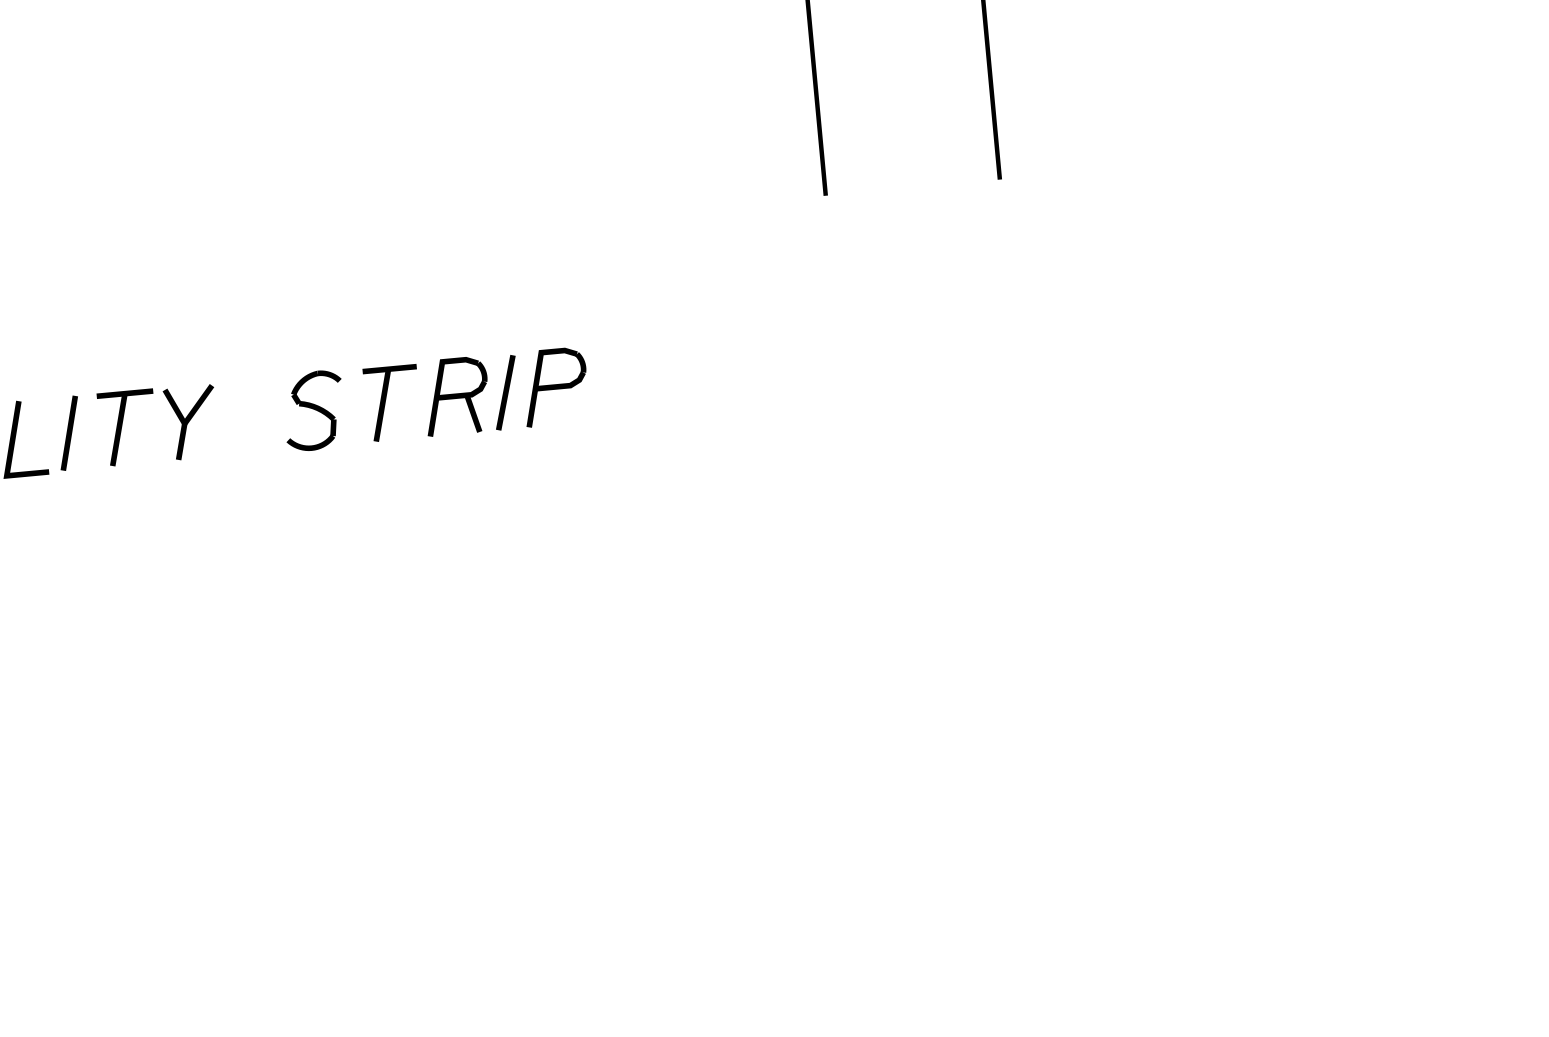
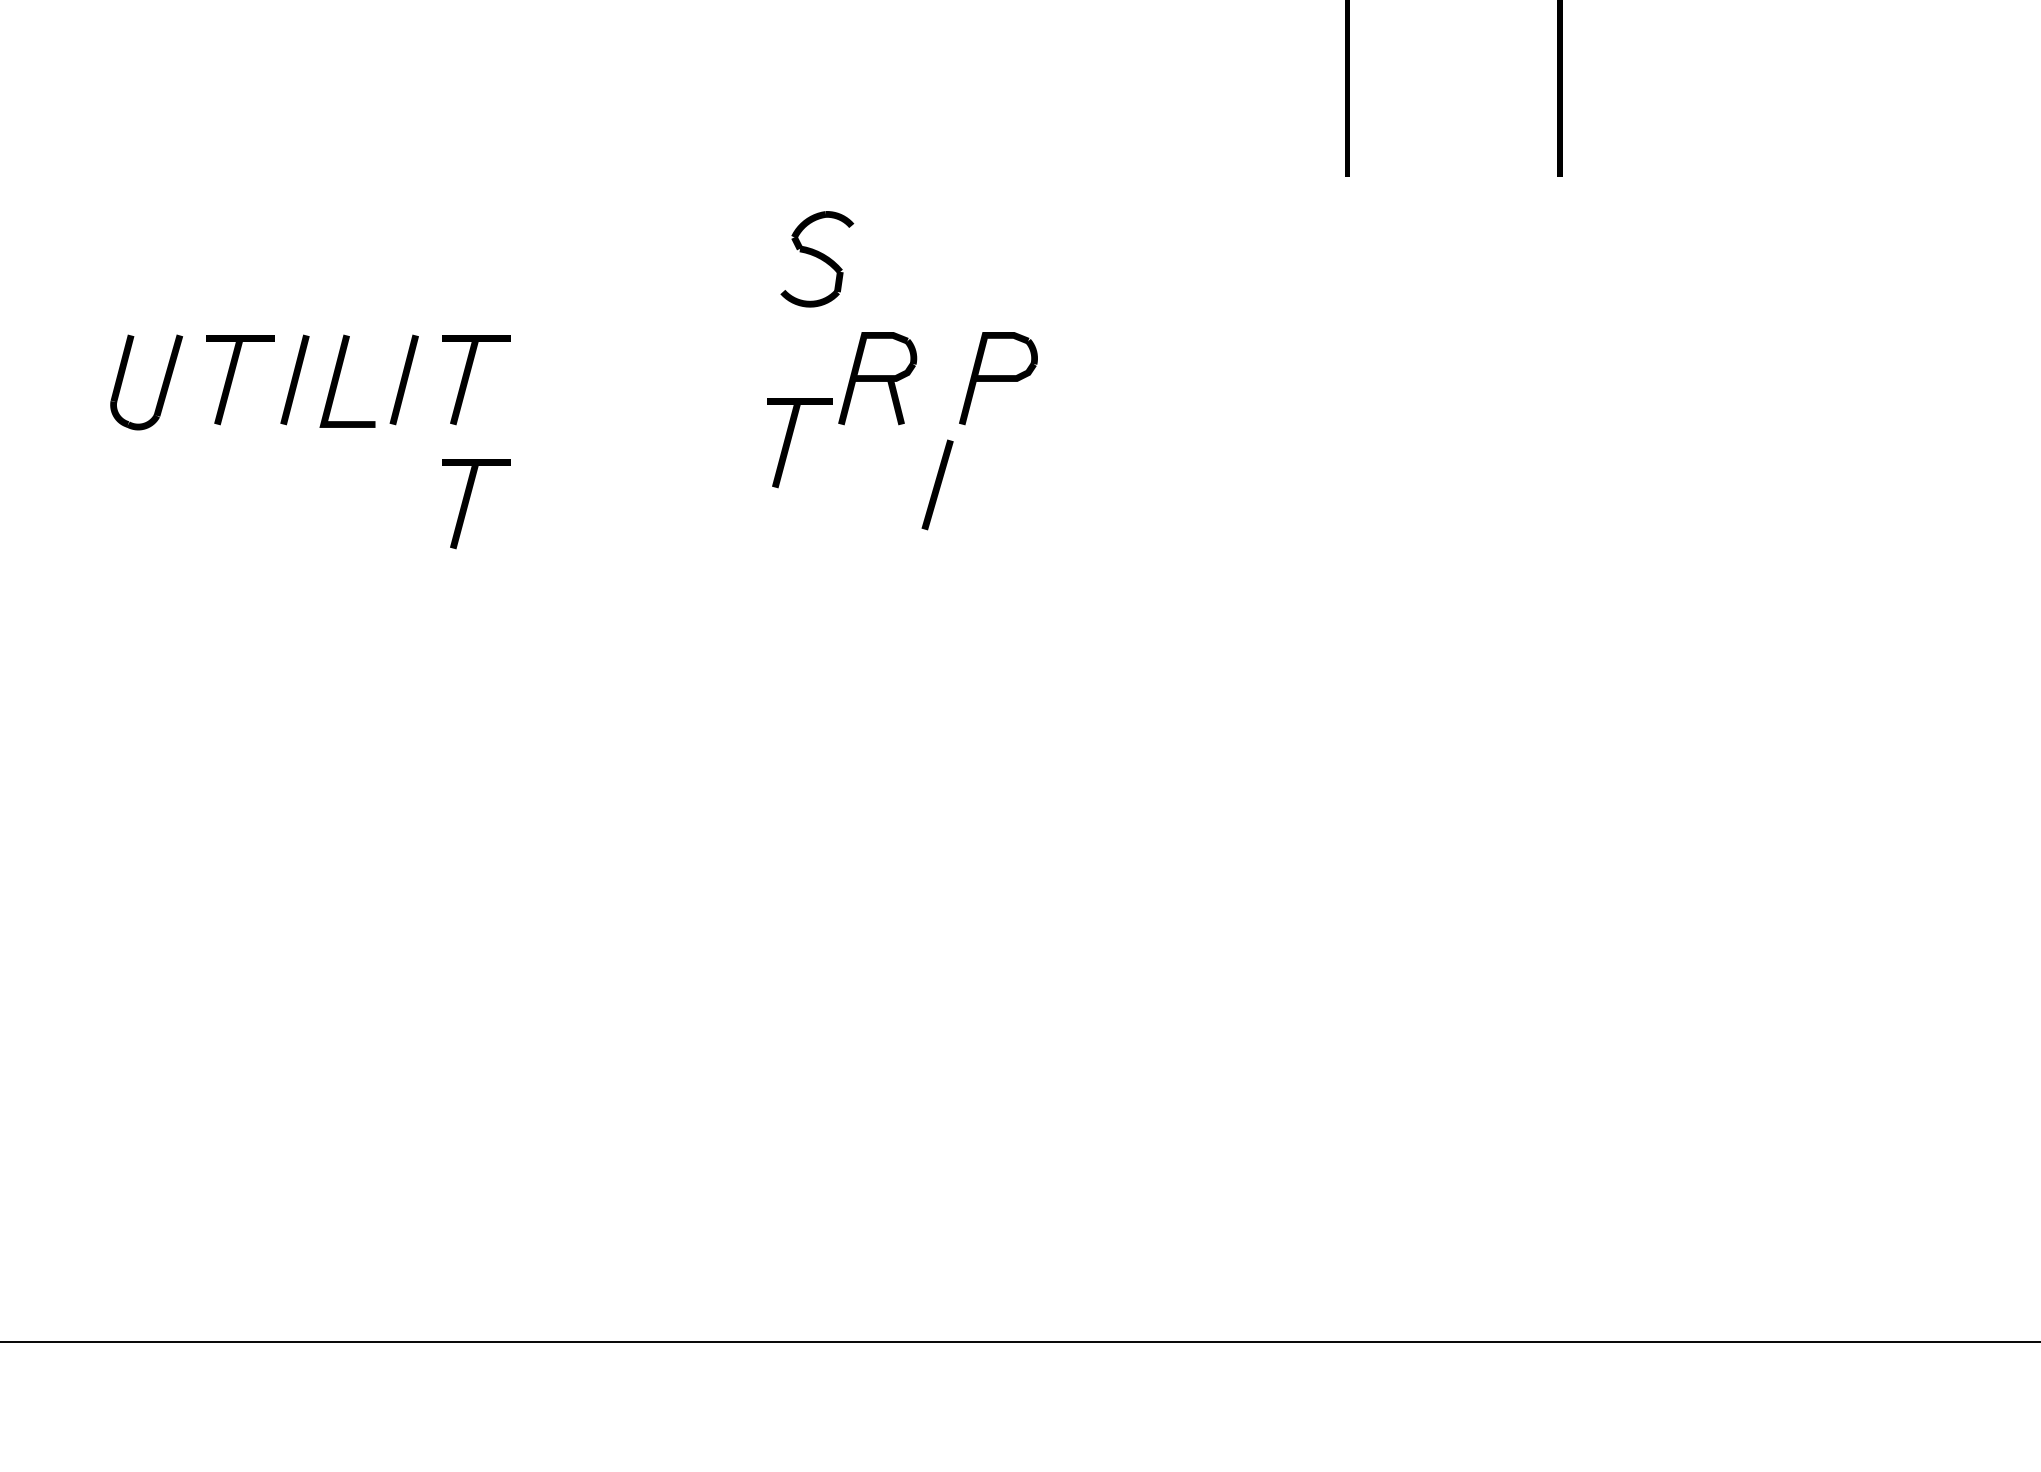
line: (505, 392) -> (937, 484), moved
part: (386, 401) -> (791, 440), moved
curve: (314, 410) -> (817, 258), moved
part: (191, 422) -> (553, 380), removed
part: (131, 527) -> (469, 501), added

